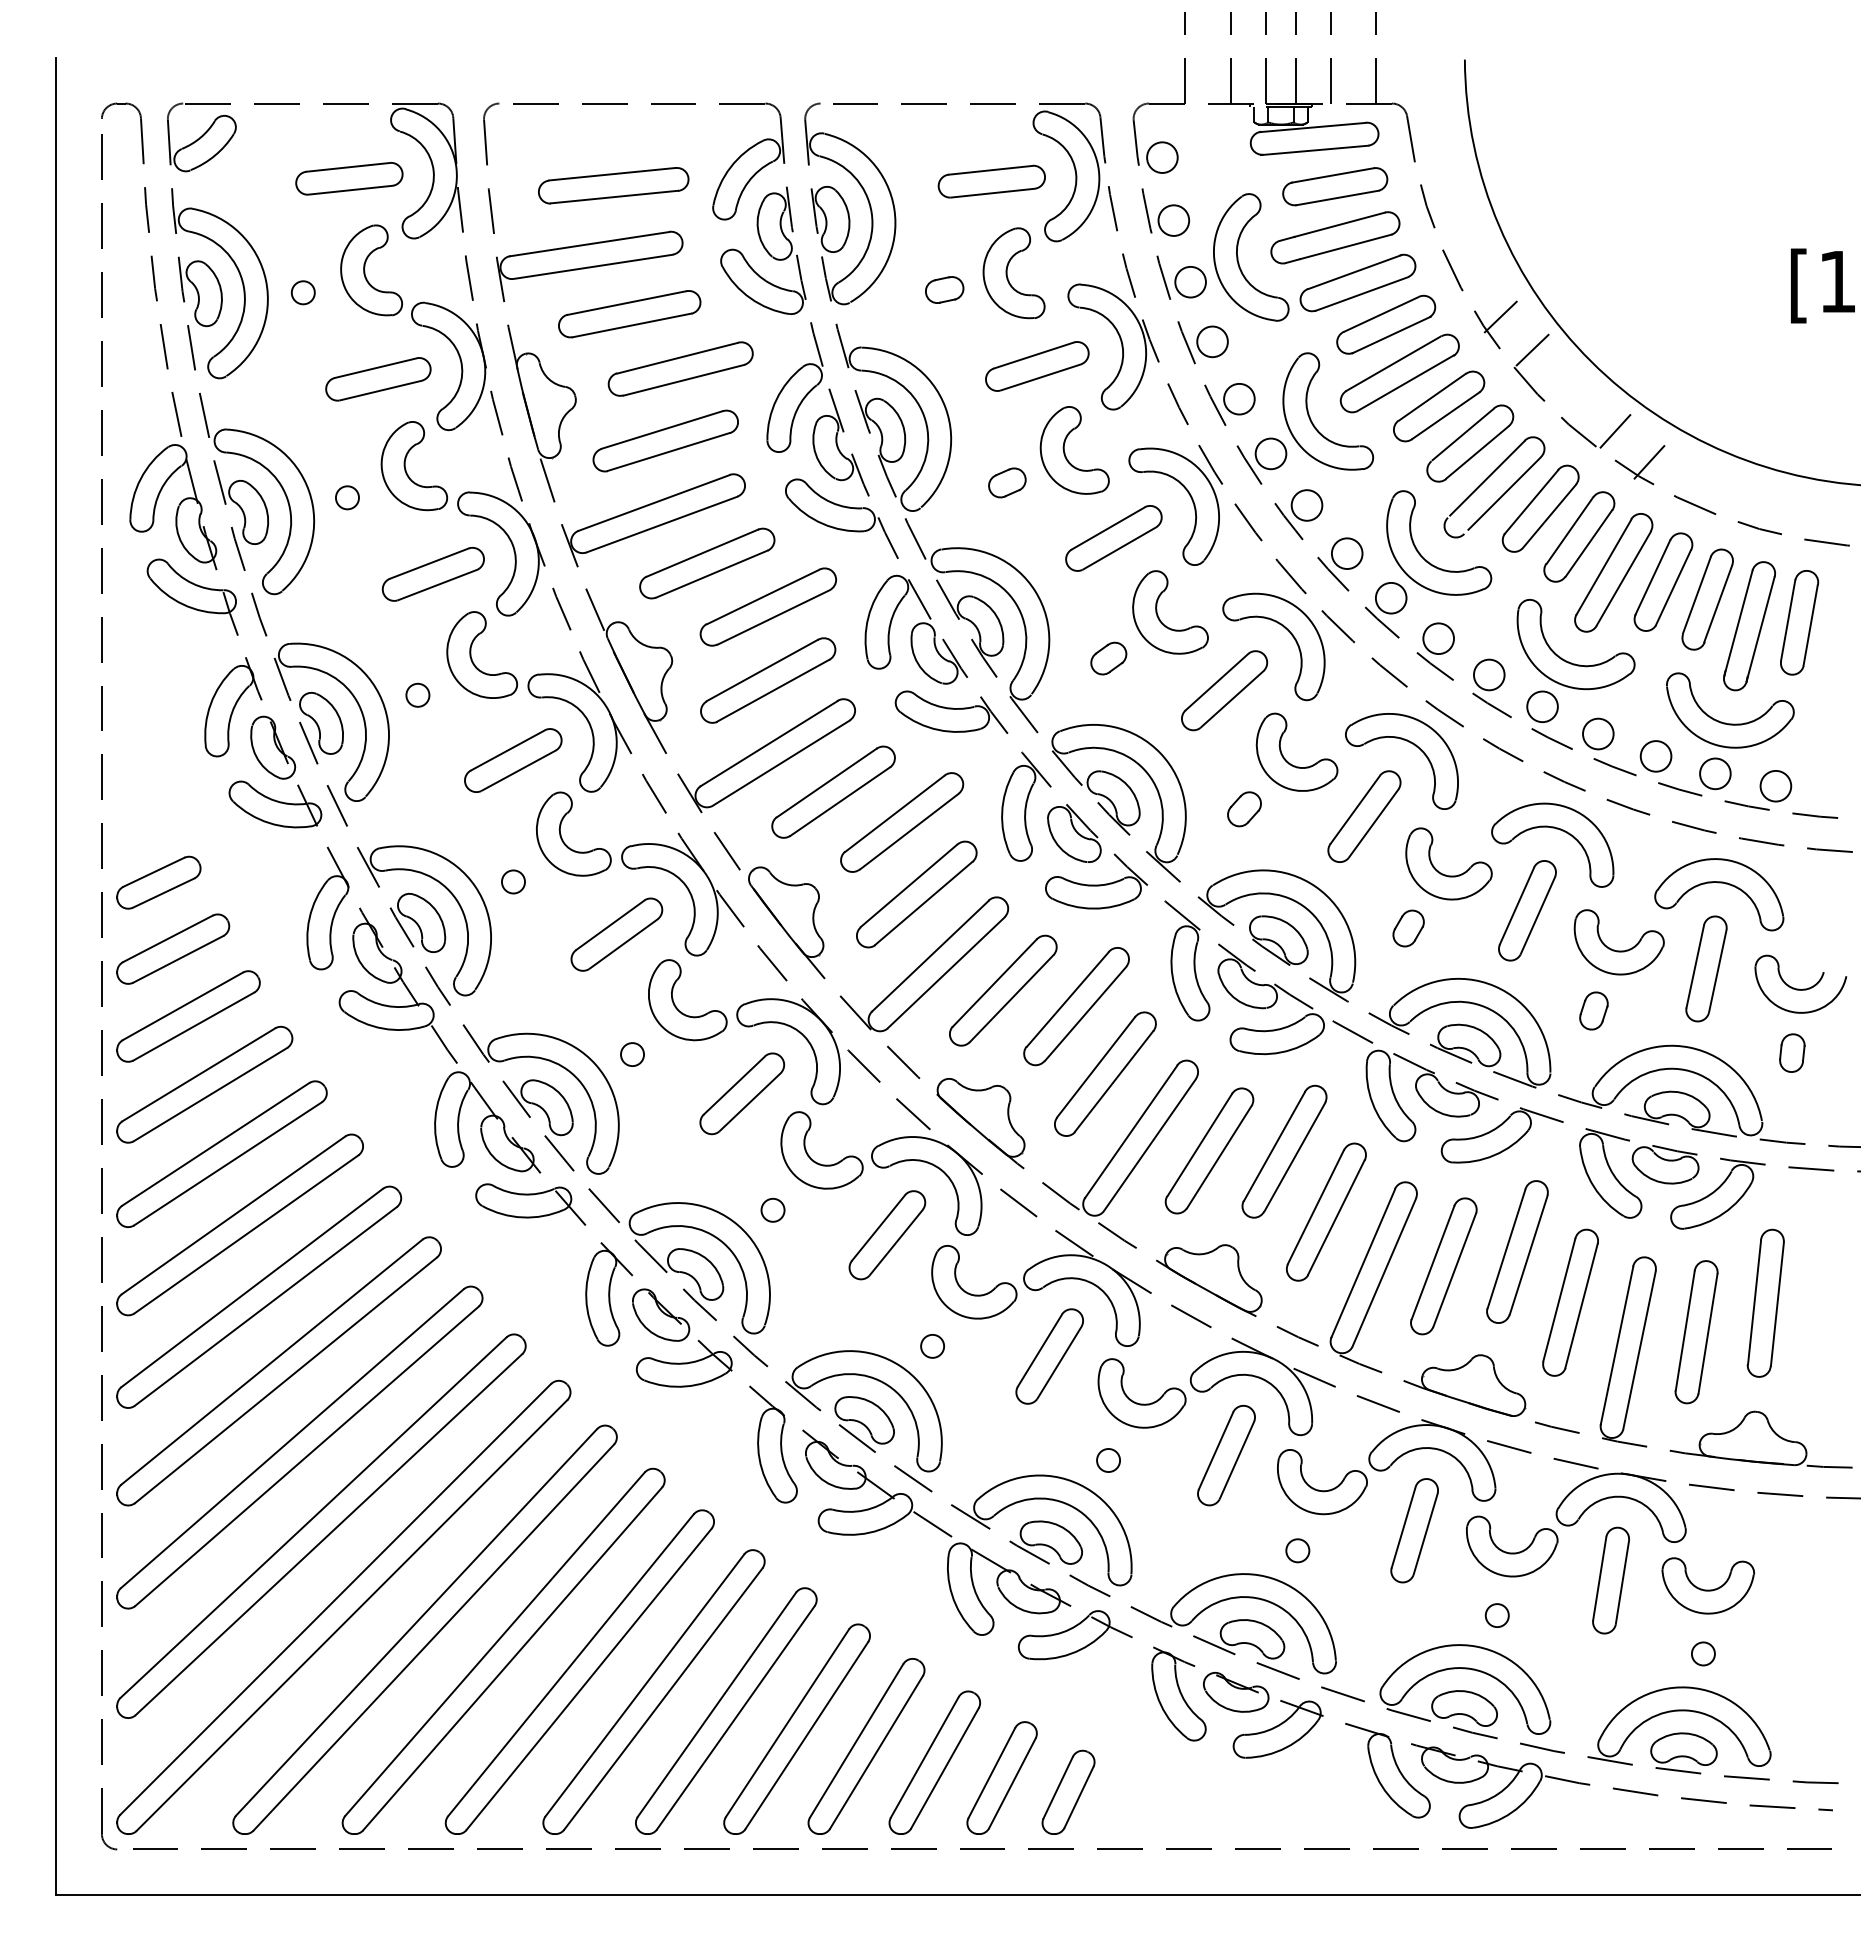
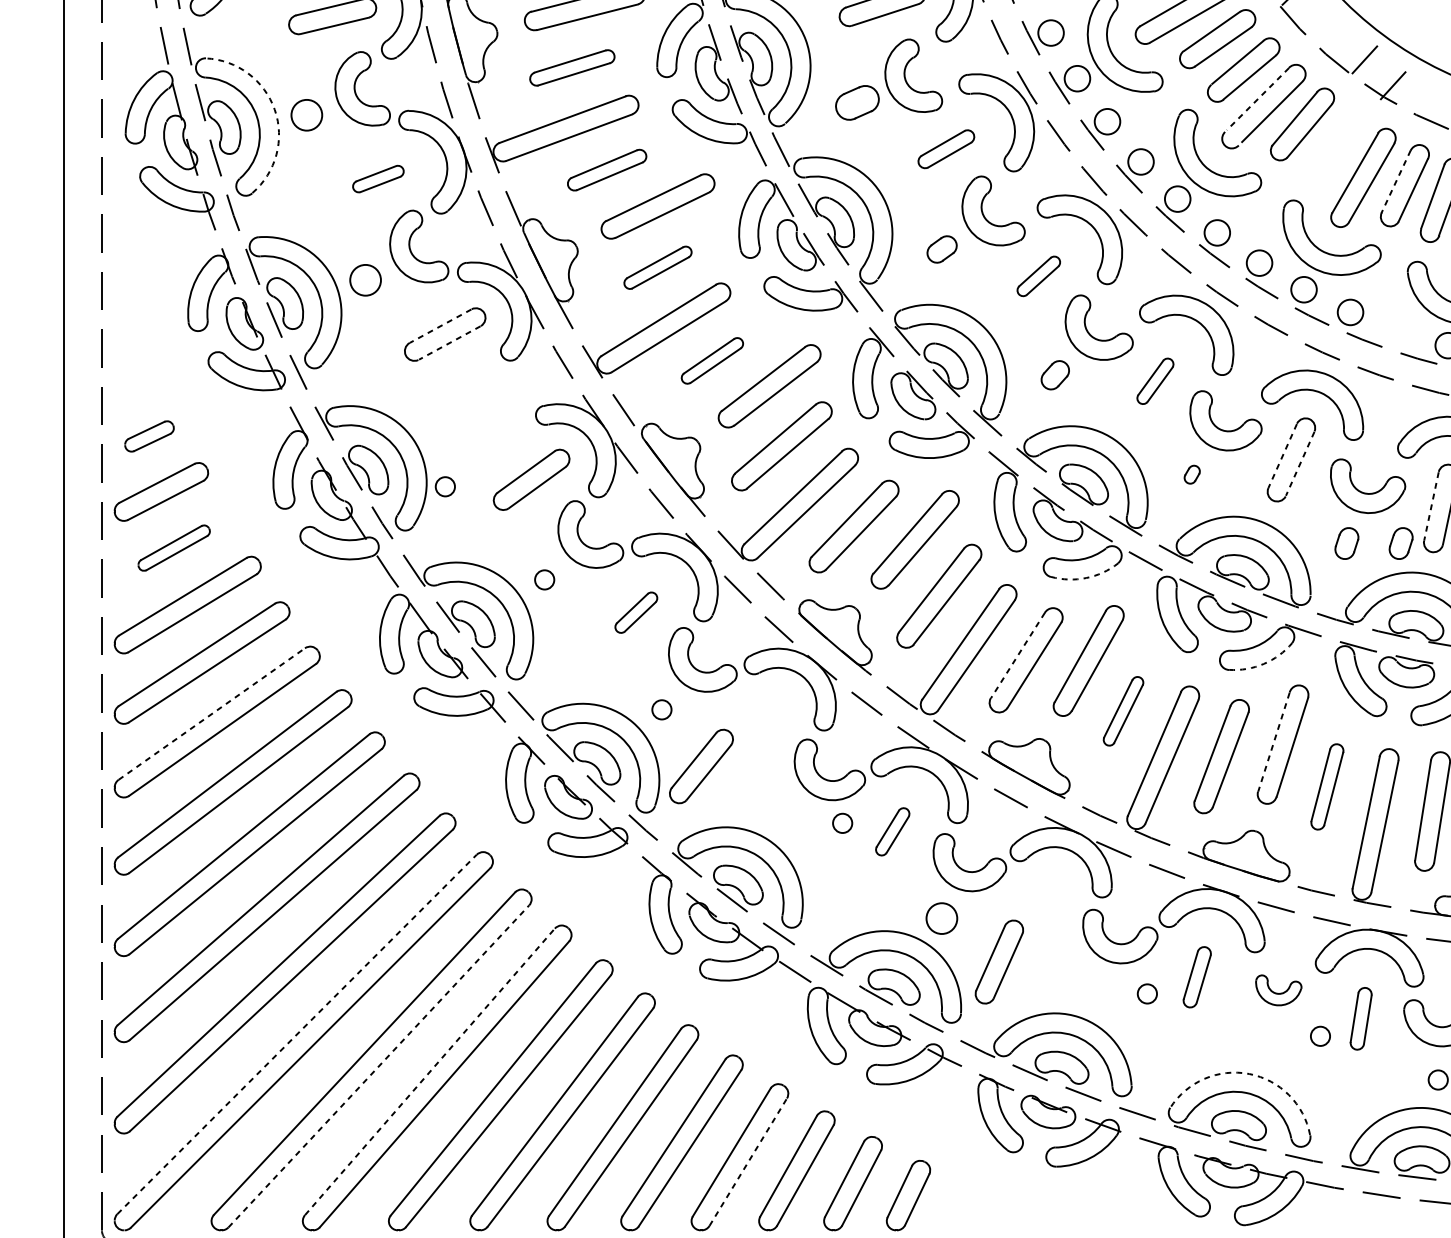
part: (665, 440) -> (572, 67), size x0.7
line: (1487, 478) -> (1258, 99), solid -> dashed
part: (1007, 482) -> (857, 102), size x1.4
arc: (309, 491) -> (275, 110), solid -> dashed
circle: (347, 497) -> (306, 115), size x1.6
part: (1579, 536) -> (1334, 147), removed
part: (1113, 538) -> (946, 149), size x0.7
part: (707, 563) -> (607, 170), size x0.7
part: (432, 573) -> (377, 178), size x0.6
line: (1652, 577) -> (1395, 181), solid -> dashed
part: (768, 680) -> (658, 267), size x0.6
part: (1224, 690) -> (1038, 276), size x0.6
circle: (417, 694) -> (365, 279), size x1.6
line: (507, 750) -> (440, 326), solid -> dashed
circle: (1655, 756) -> (1398, 331), removed
line: (518, 770) -> (449, 342), solid -> dashed
part: (833, 791) -> (712, 360), size x0.6
part: (1364, 816) -> (1155, 381), size x0.6
part: (562, 837) -> (486, 398), removed
circle: (513, 881) -> (445, 486), moved
part: (158, 882) -> (149, 436), size x0.7
line: (1517, 906) -> (1283, 456), solid -> dashed
line: (1538, 915) -> (1300, 463), solid -> dashed
part: (1408, 928) -> (1192, 474), size x0.6
line: (1695, 966) -> (1431, 506), solid -> dashed
part: (1658, 1010) -> (1400, 543), added
part: (188, 1016) -> (174, 548), size x0.6
arc: (1281, 1052) -> (1086, 578), solid -> dashed
part: (742, 1093) -> (636, 612), size x0.6
line: (1199, 1145) -> (1017, 655), solid -> dashed
arc: (1494, 1155) -> (1263, 664), solid -> dashed
part: (1325, 1211) -> (1122, 710), size x0.6
line: (233, 1215) -> (211, 714), solid -> dashed
part: (887, 1235) -> (701, 766), moved
line: (1506, 1249) -> (1273, 742), solid -> dashed
part: (1570, 1302) -> (1327, 786), size x0.7
circle: (932, 1346) -> (842, 823), moved
part: (1049, 1356) -> (892, 831), size x0.6
part: (1226, 1455) -> (999, 961), moved
circle: (1108, 1460) -> (941, 918), size x1.6
part: (1414, 1530) -> (1197, 977), size x0.7
part: (1512, 1546) -> (1278, 990), size x0.6
circle: (1297, 1550) -> (1147, 993), moved
part: (1610, 1580) -> (1360, 1018), size x0.7
line: (336, 1598) -> (297, 1033), solid -> dashed
circle: (1496, 1615) -> (1319, 1036), moved
line: (433, 1637) -> (378, 1066), solid -> dashed
line: (495, 1644) -> (430, 1072), solid -> dashed
arc: (1476, 1646) -> (1248, 1073), solid -> dashed
line: (876, 1752) -> (748, 1162), solid -> dashed

